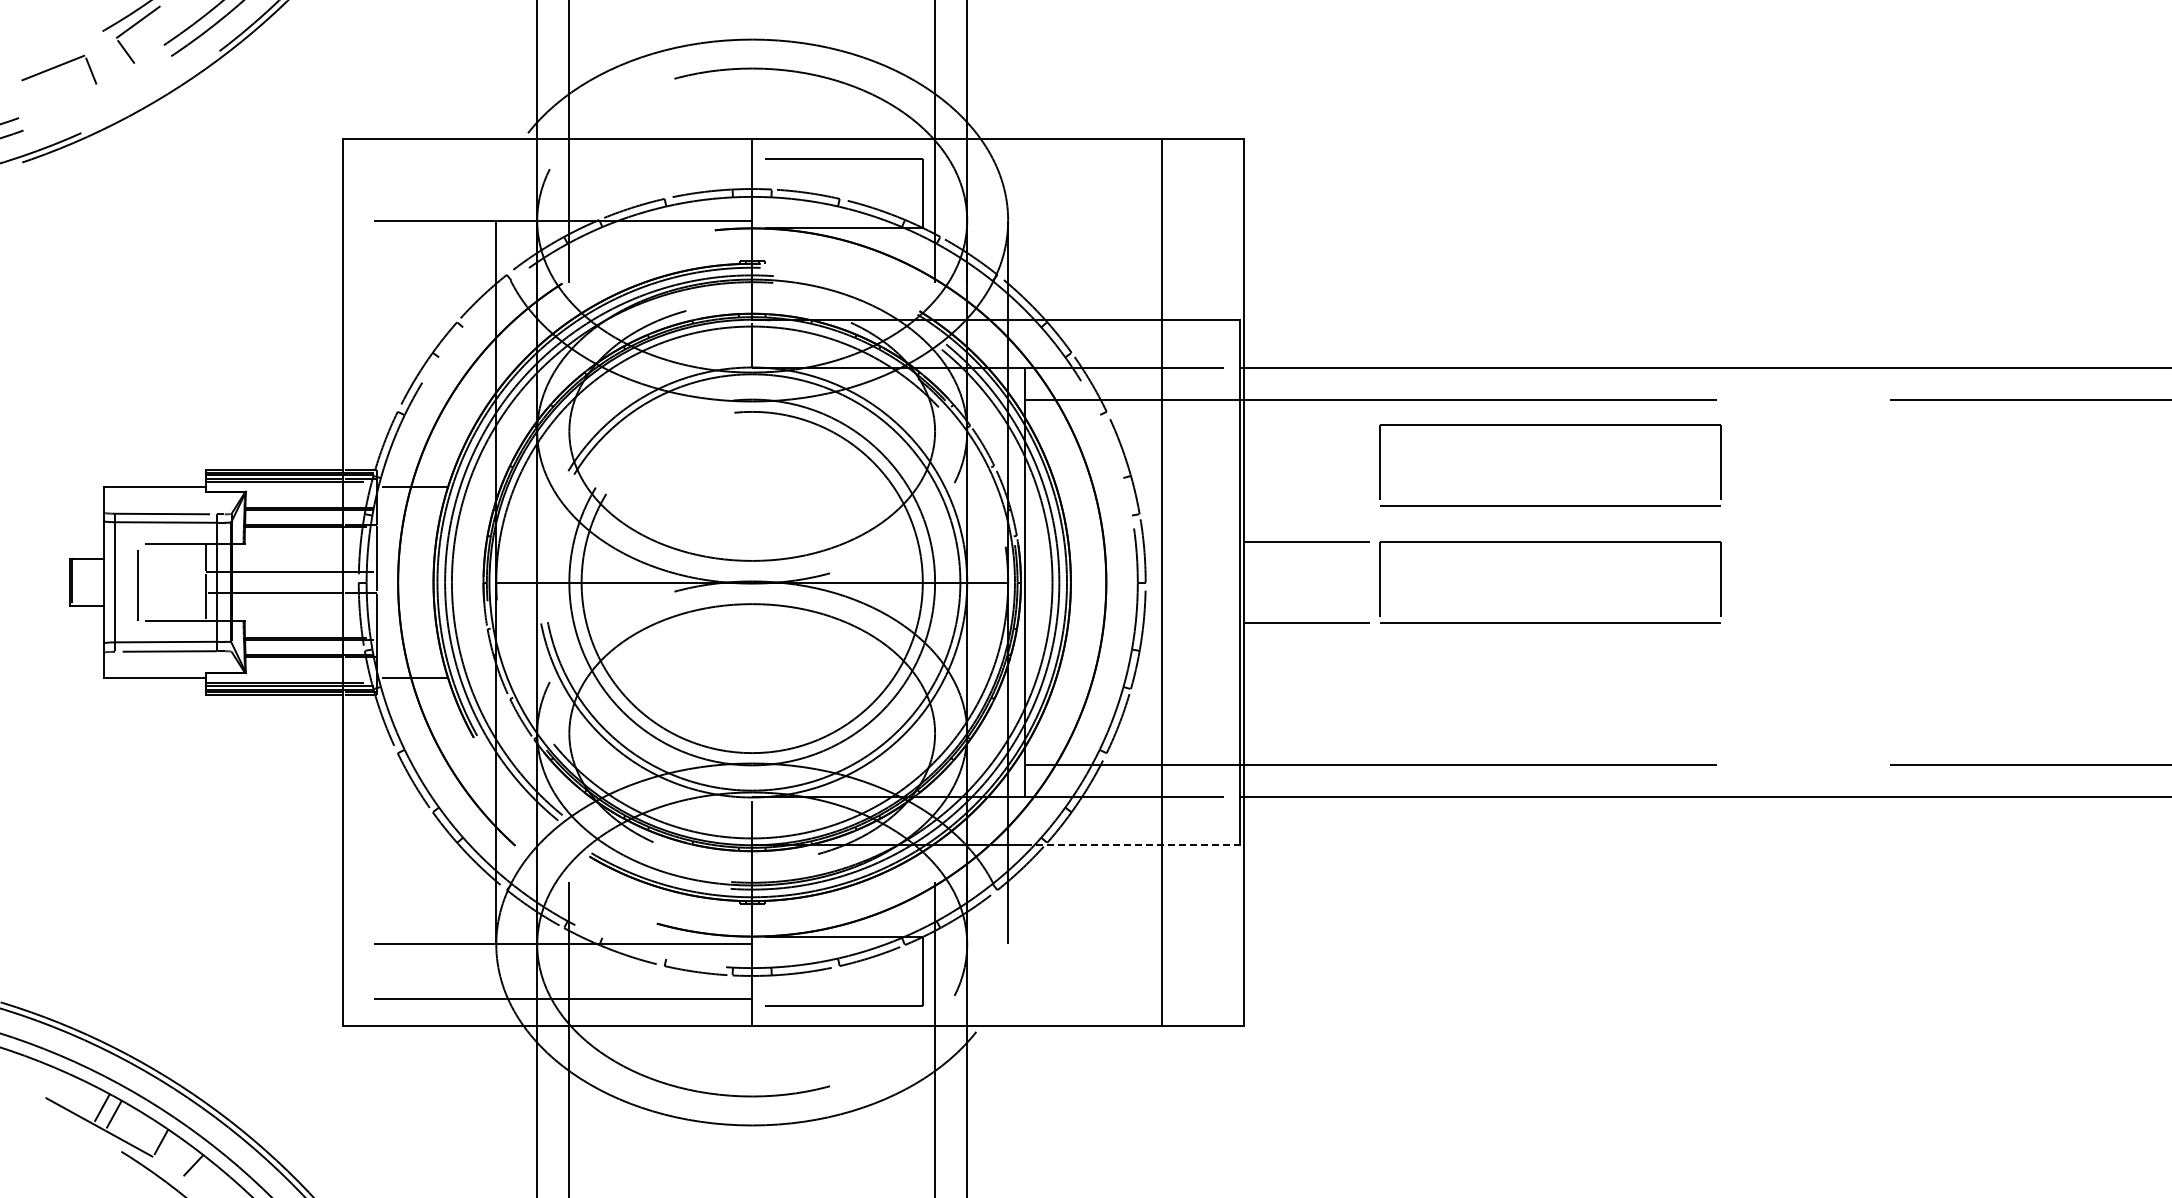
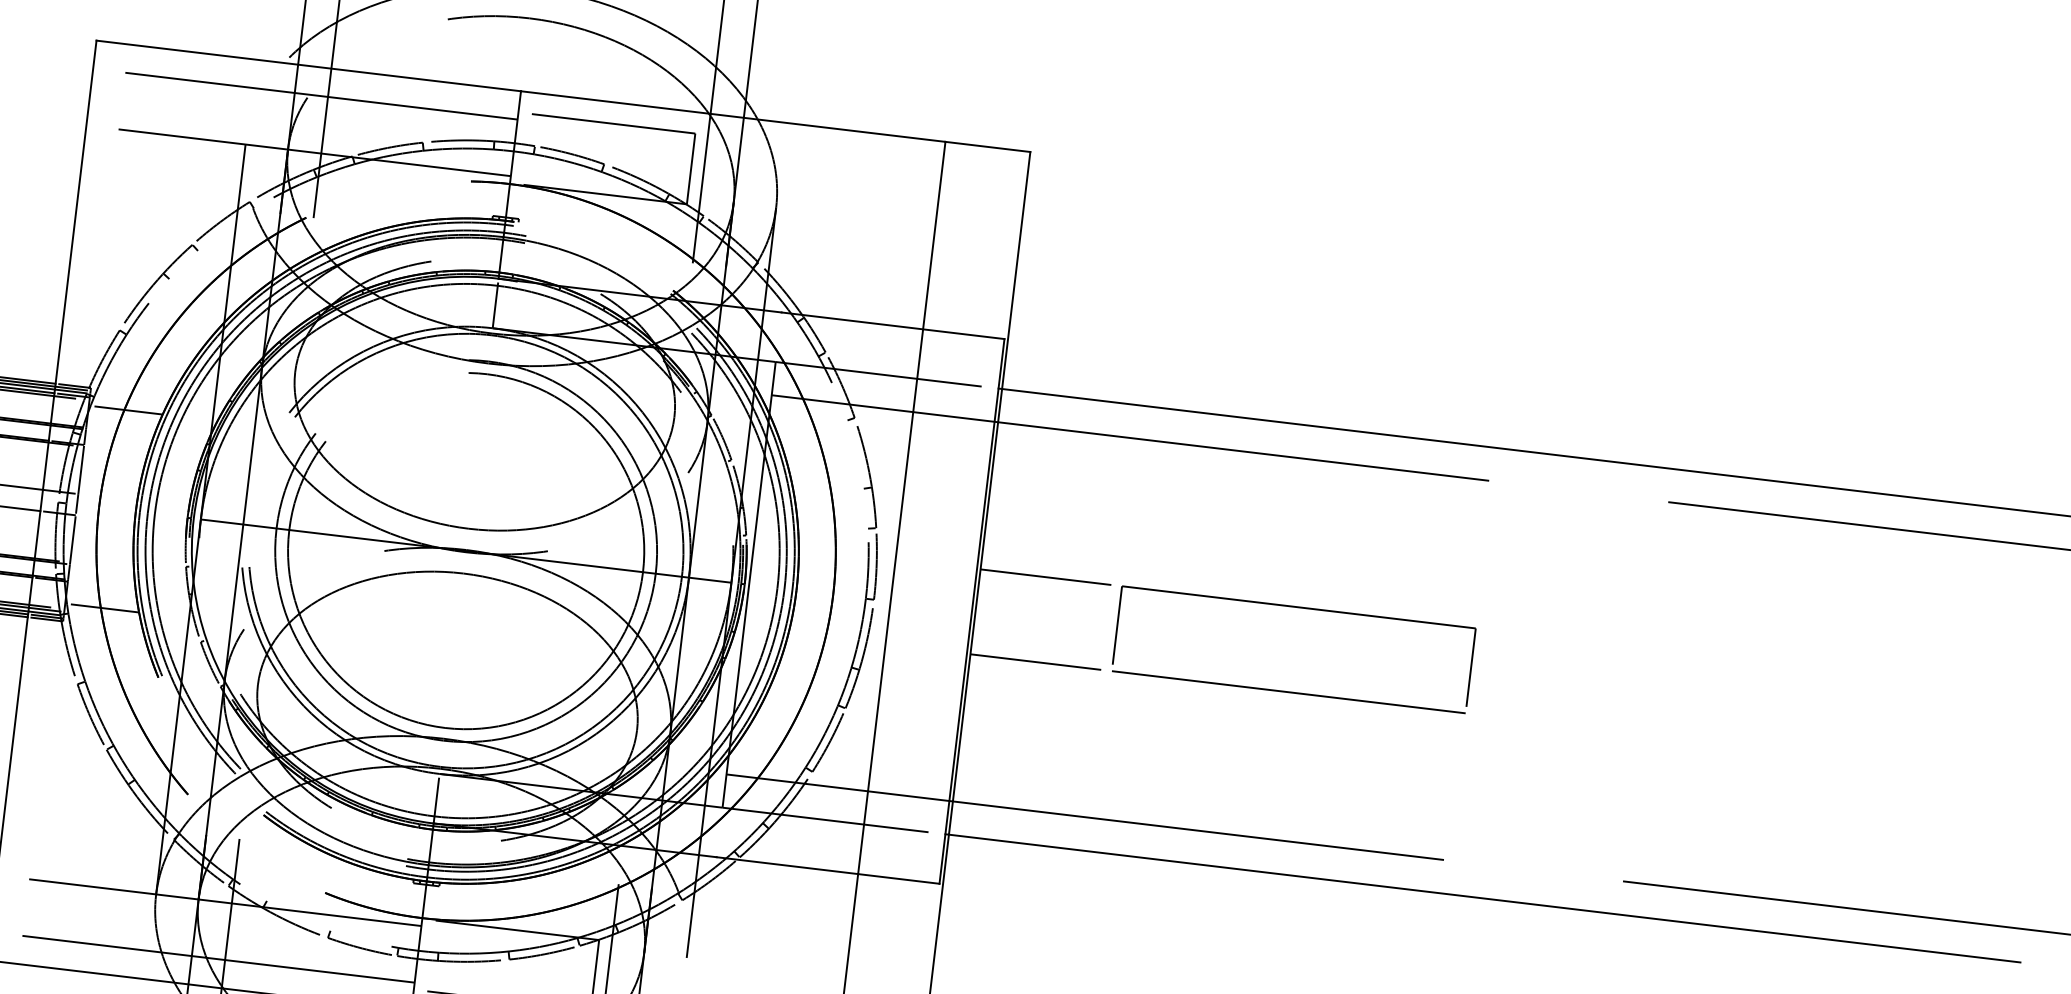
line: (547, 166) -> (305, 94), added
part: (1550, 425) -> (1313, 487), removed
line: (1133, 845) -> (828, 870), dashed -> solid

